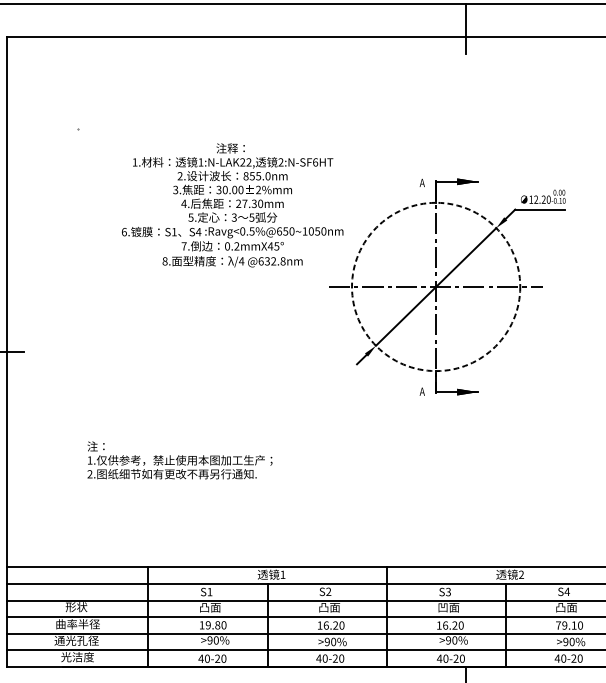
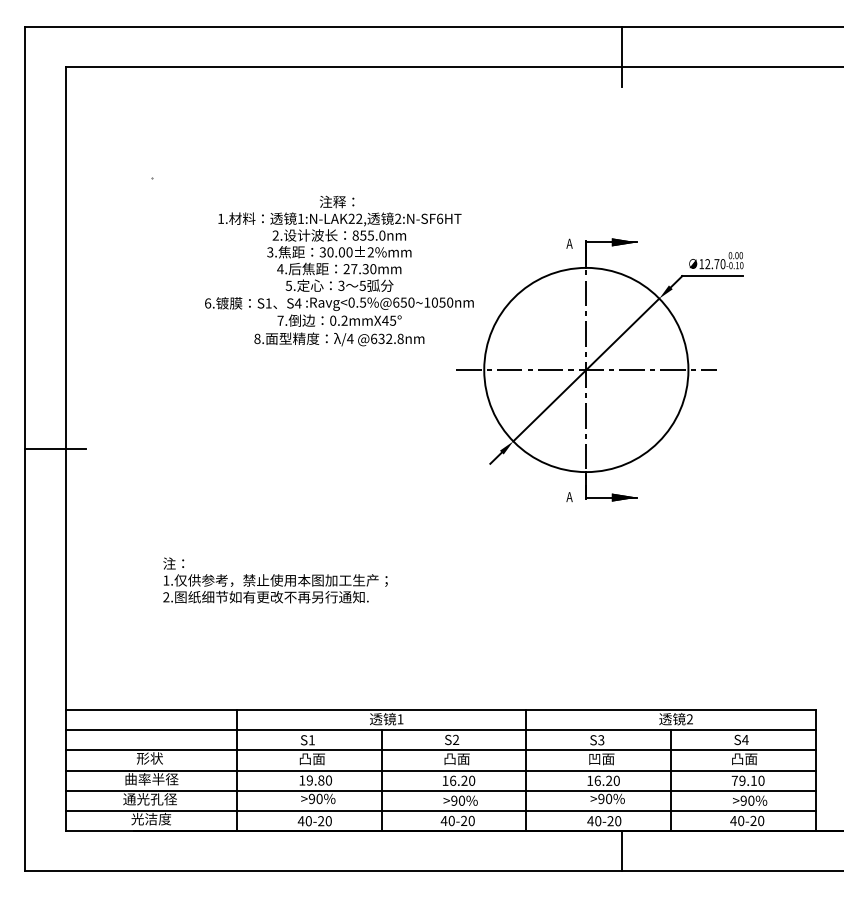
text: (543, 200) -> (716, 264), 12.20 -> 12.70
circle: (436, 286) -> (586, 369), dashed -> solid

